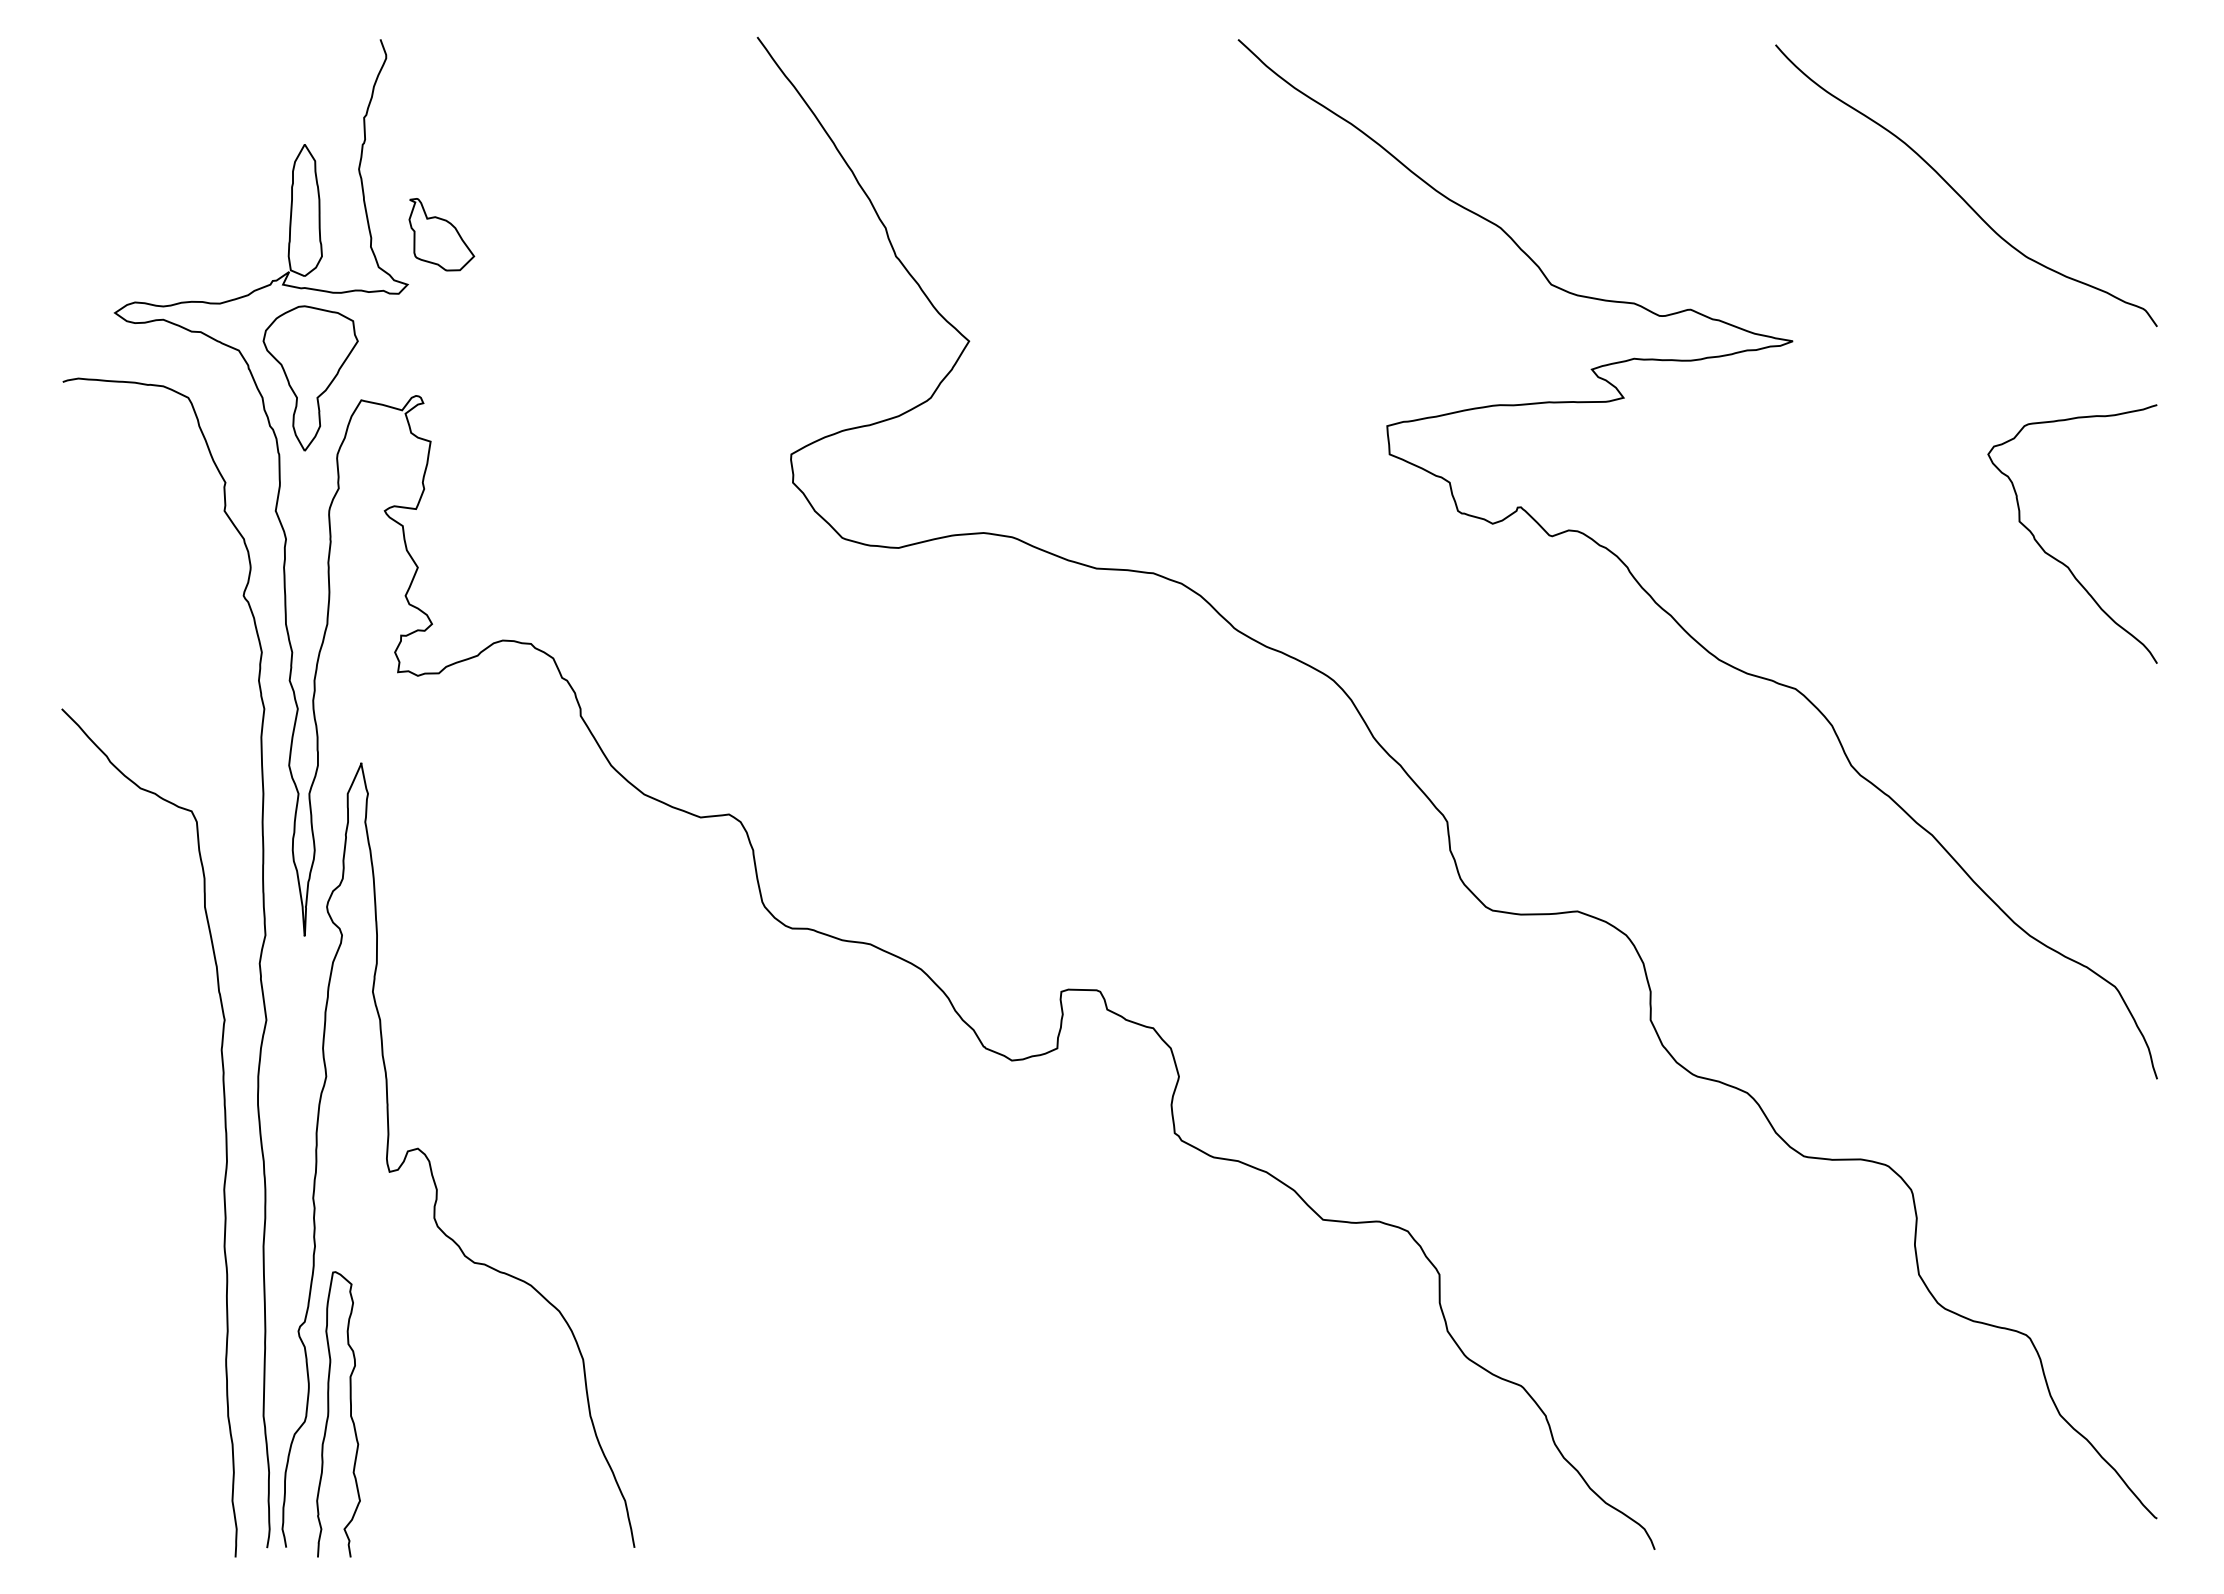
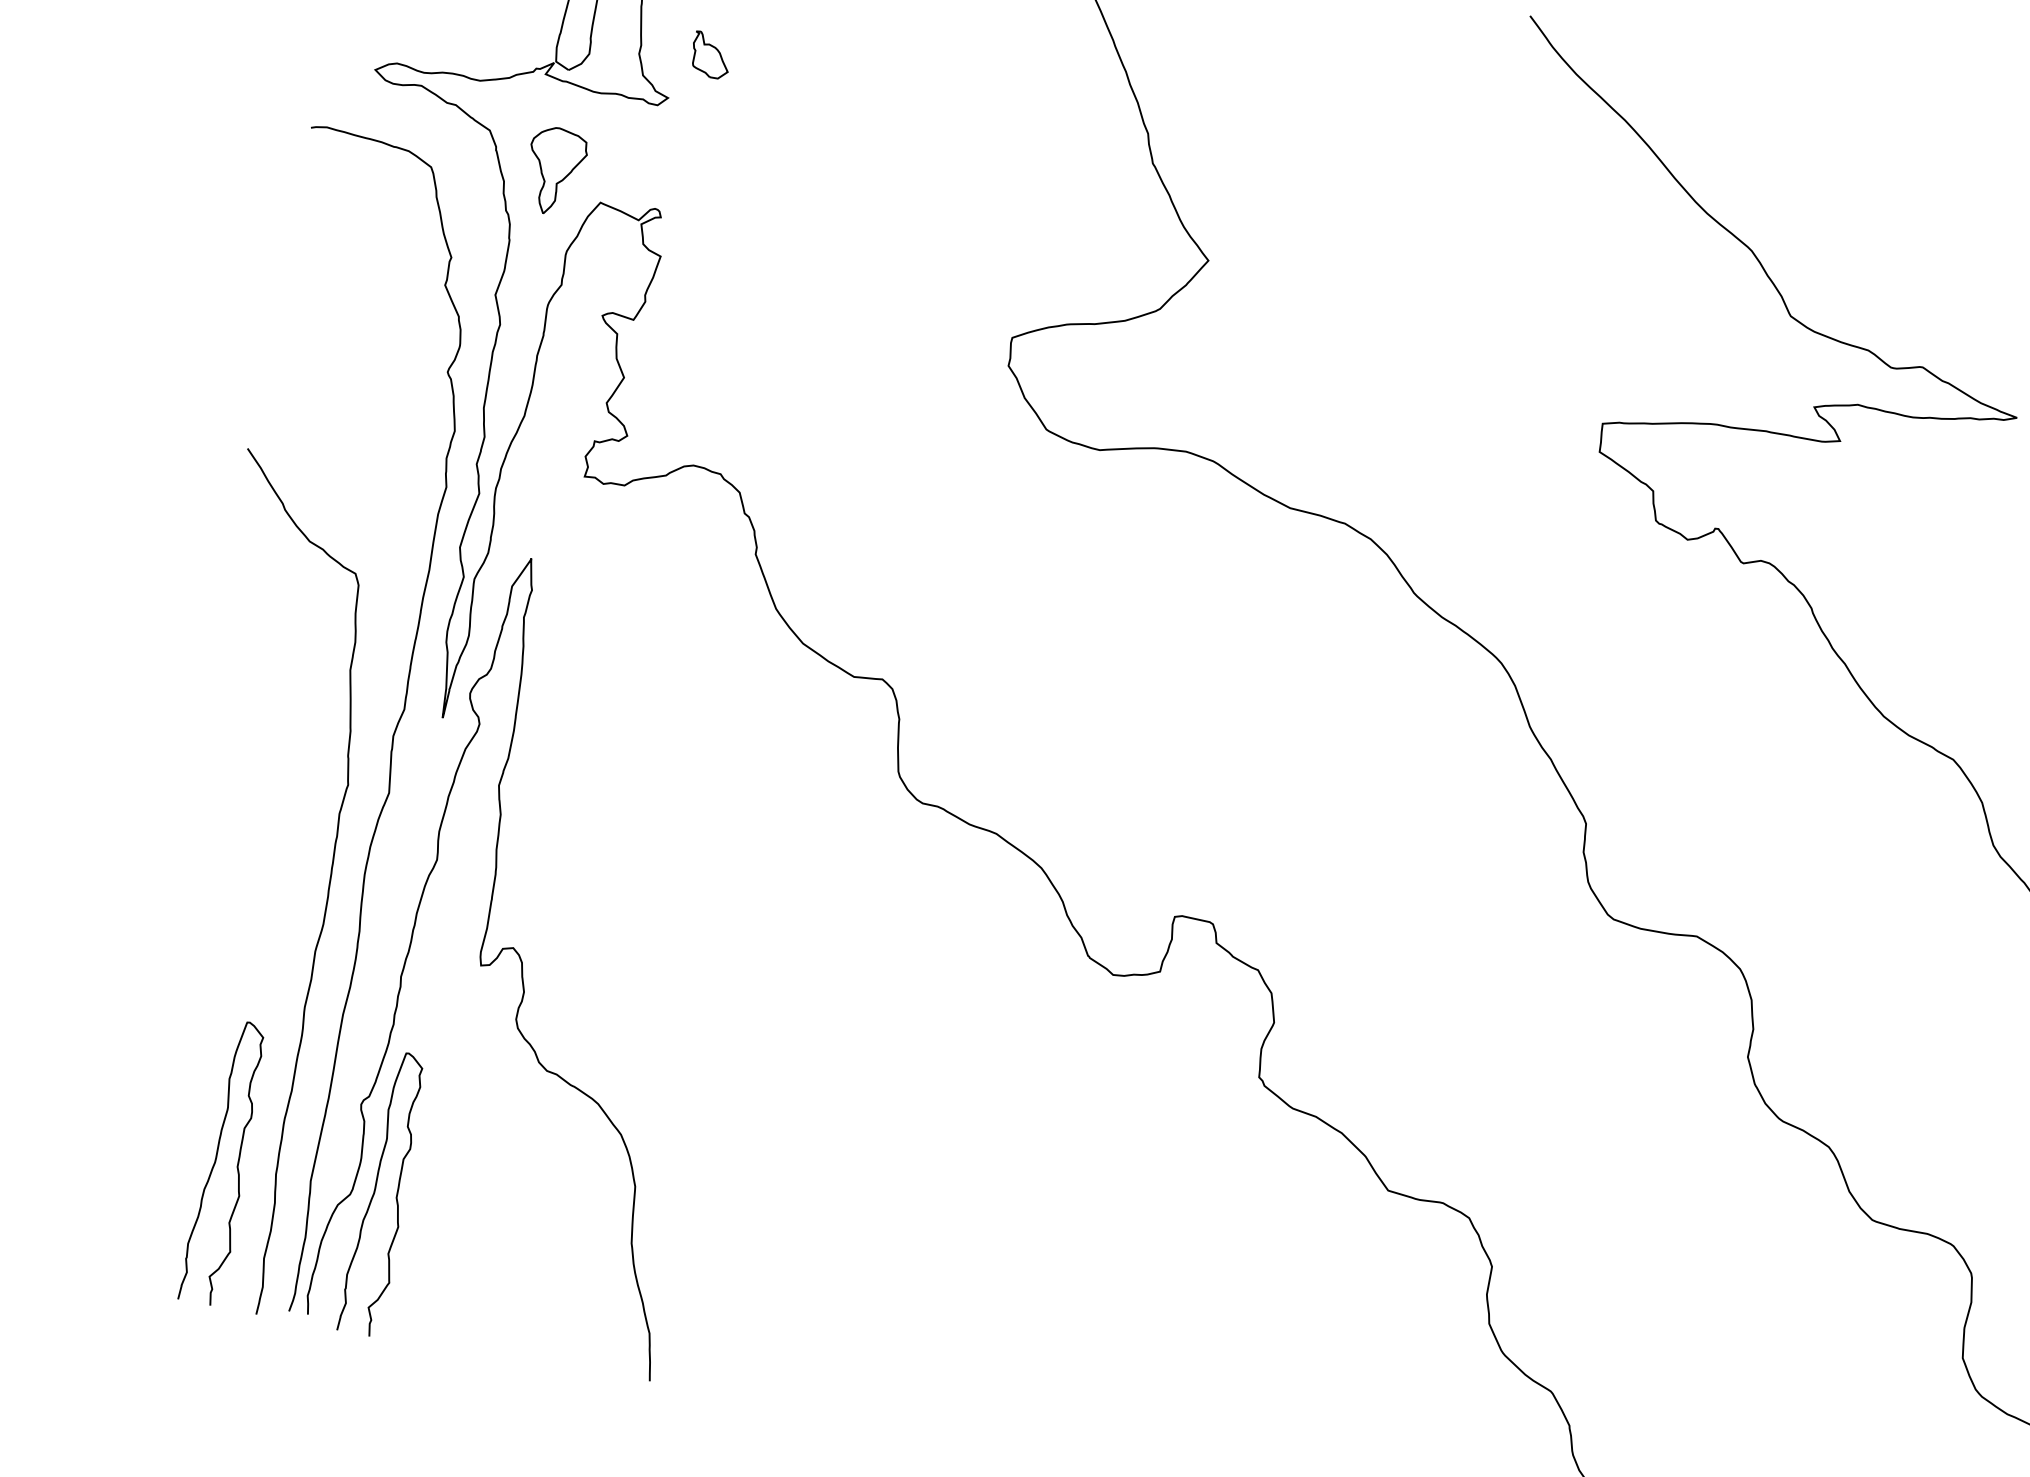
part: (441, 234) -> (710, 55), size x0.6
part: (310, 378) -> (554, 171), size x0.6
curve: (167, 1414) -> (216, 1161), added

